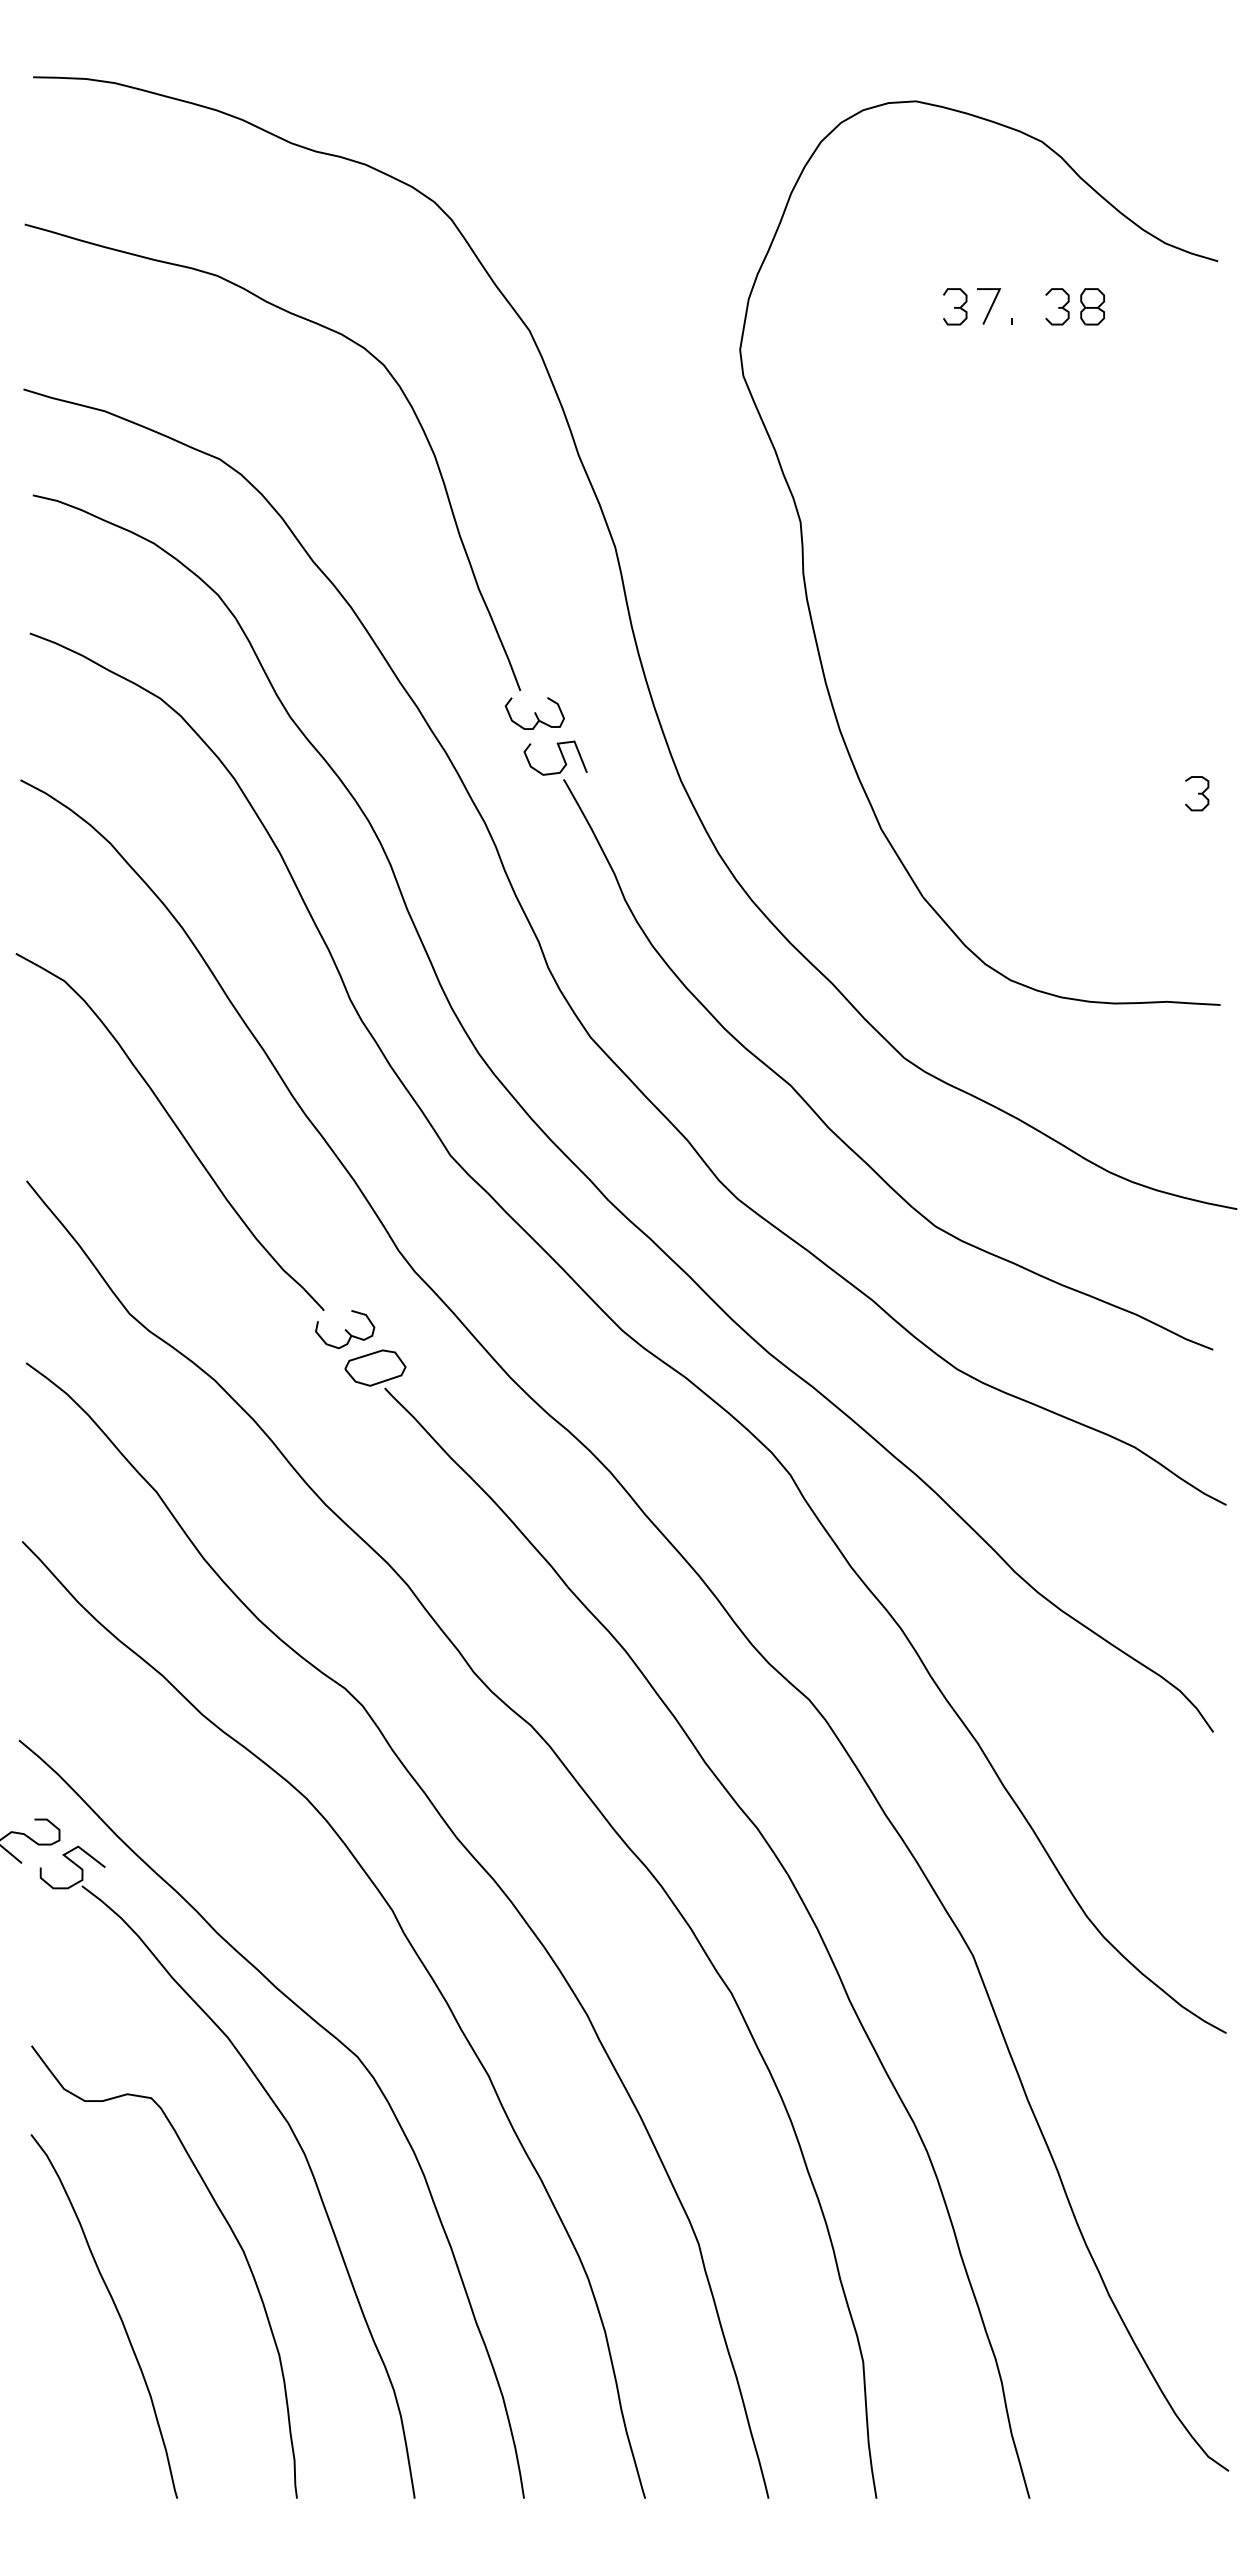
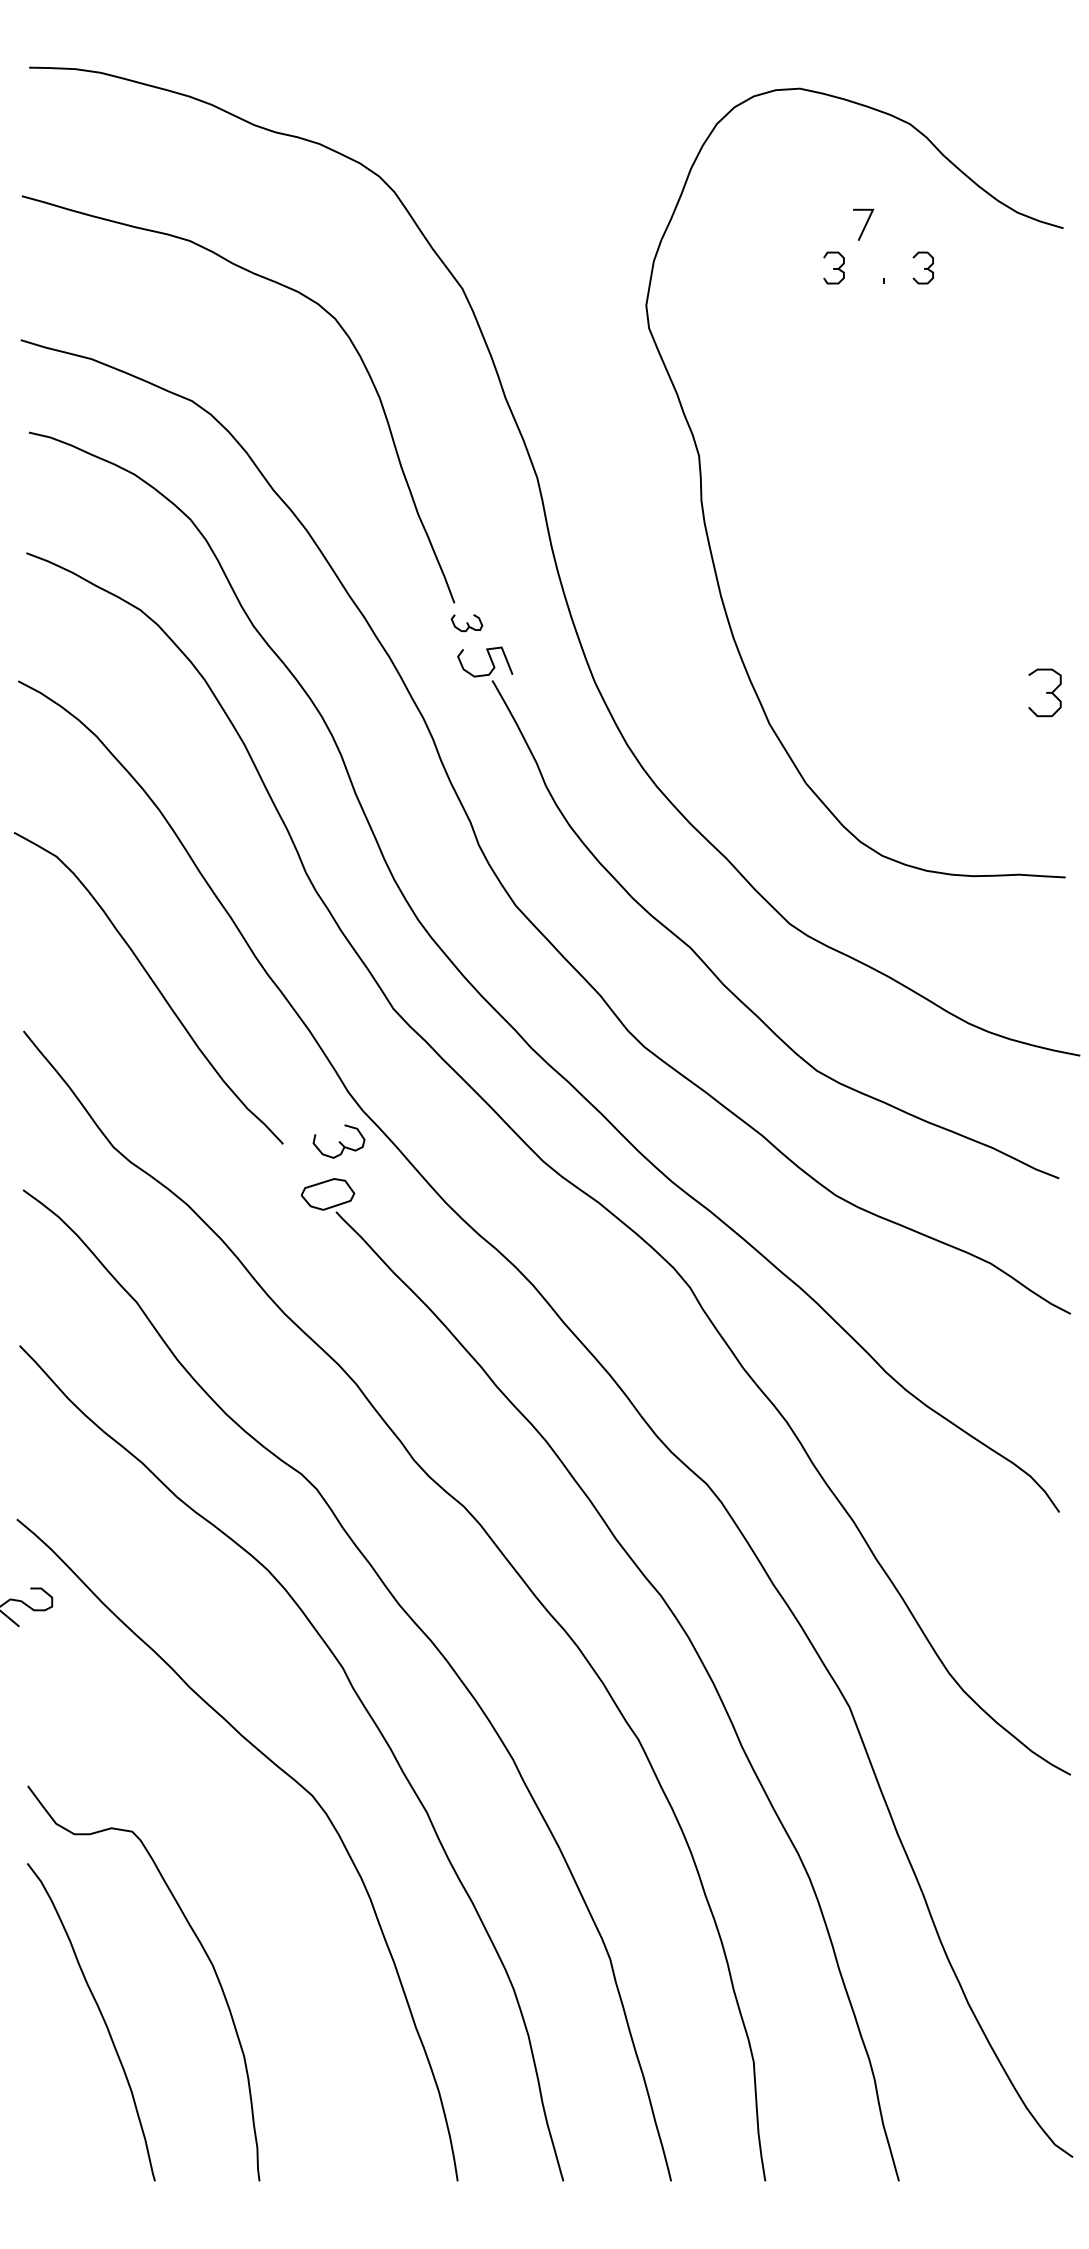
line: (990, 306) -> (864, 224), moved
part: (1092, 306) -> (953, 267), removed
part: (534, 713) -> (466, 623), size x0.6
part: (1197, 793) -> (1045, 692), size x1.6
part: (345, 1329) -> (339, 1141), moved
part: (294, 2137) -> (257, 1866), removed

